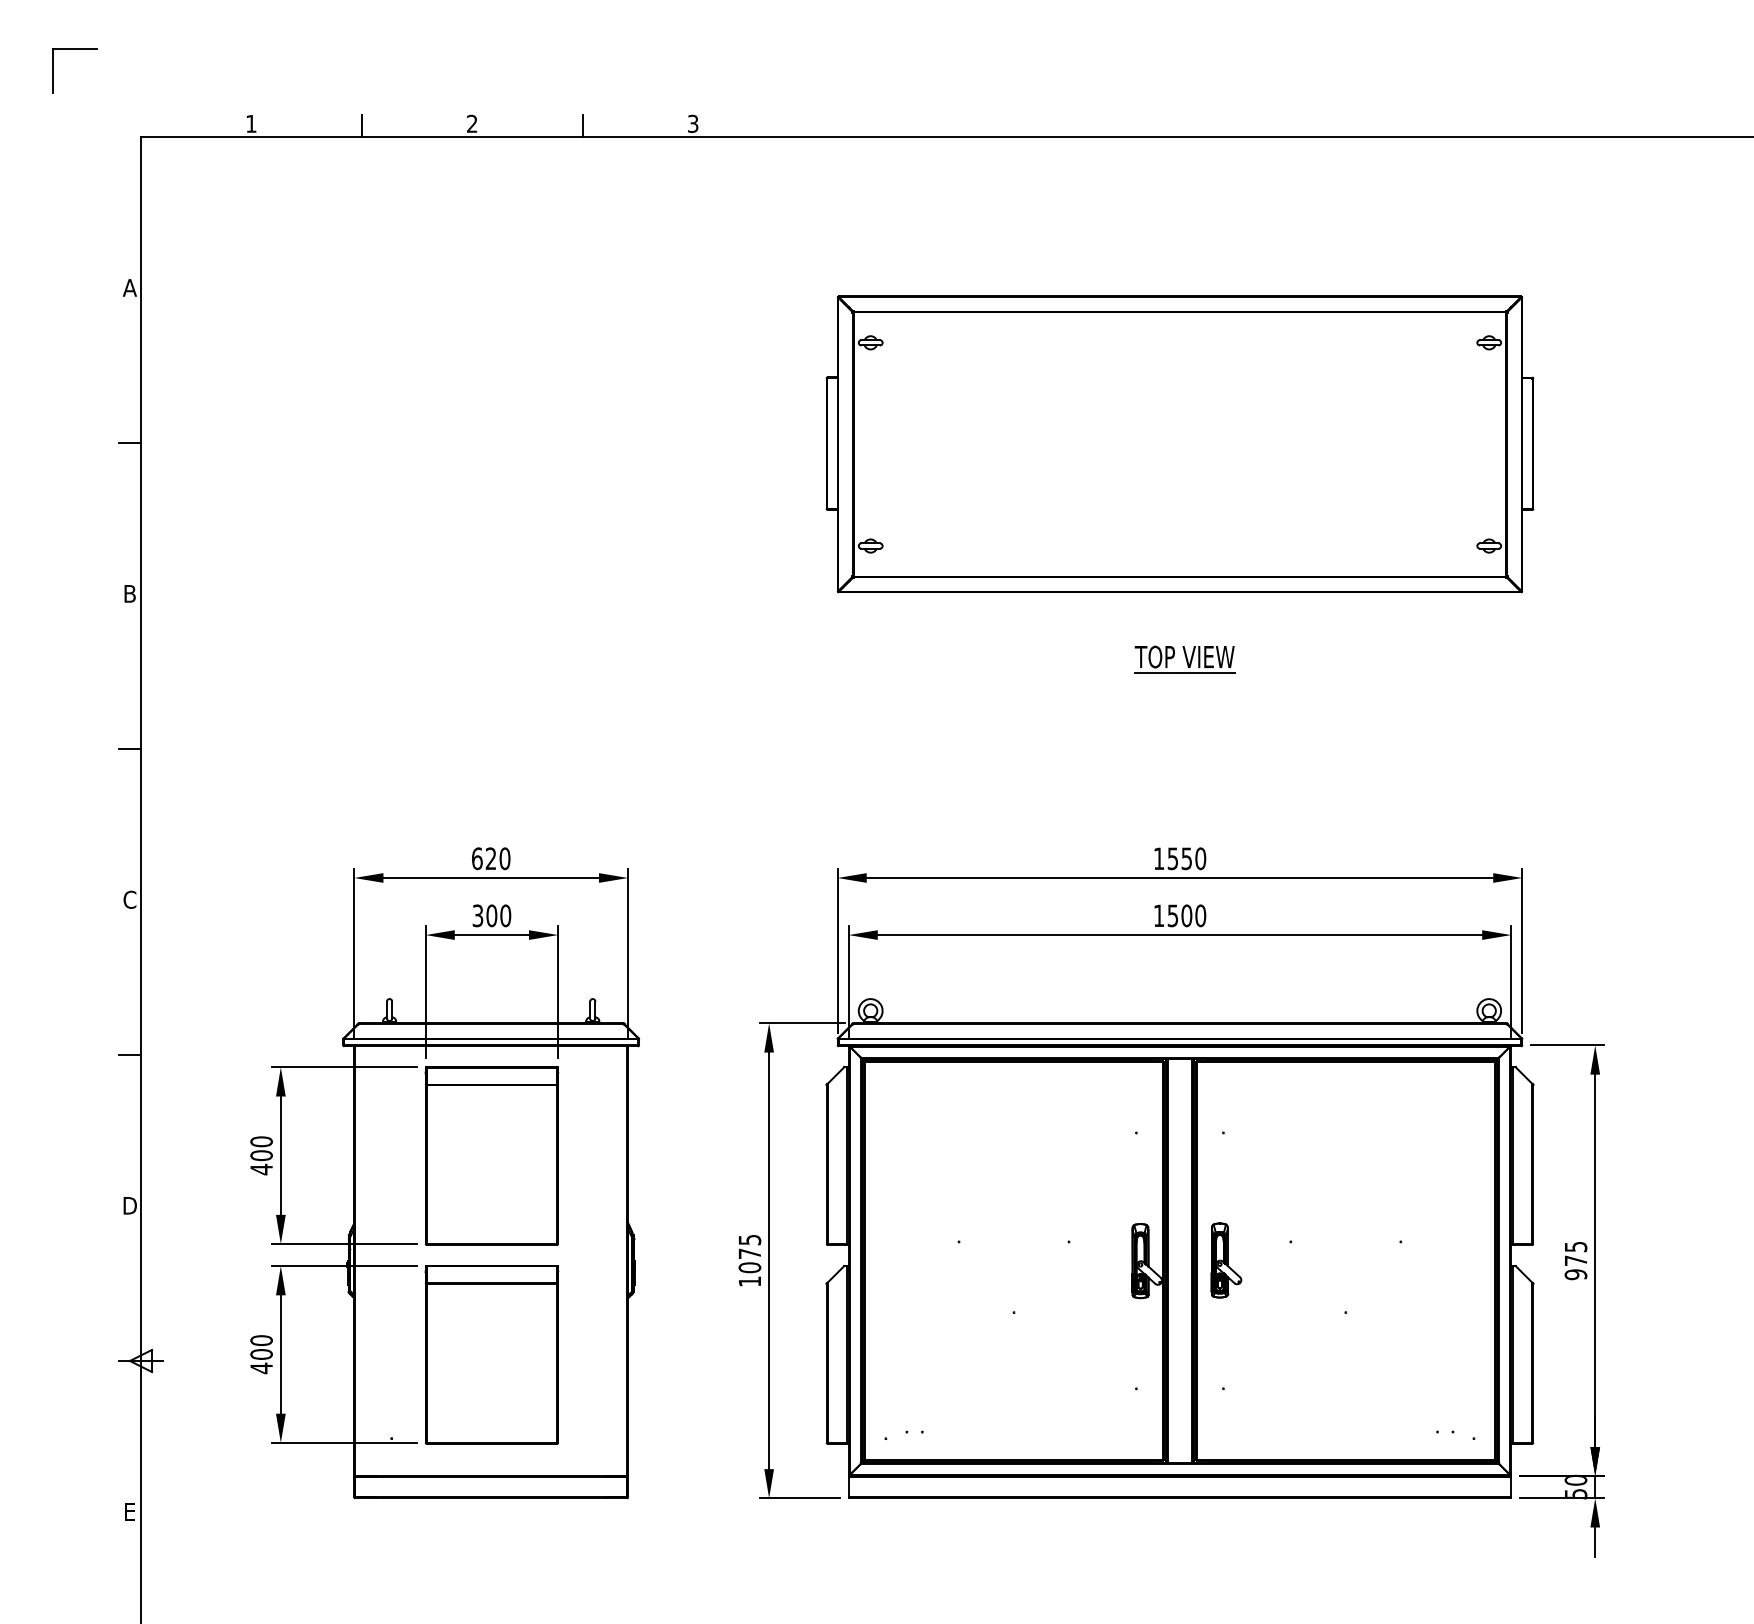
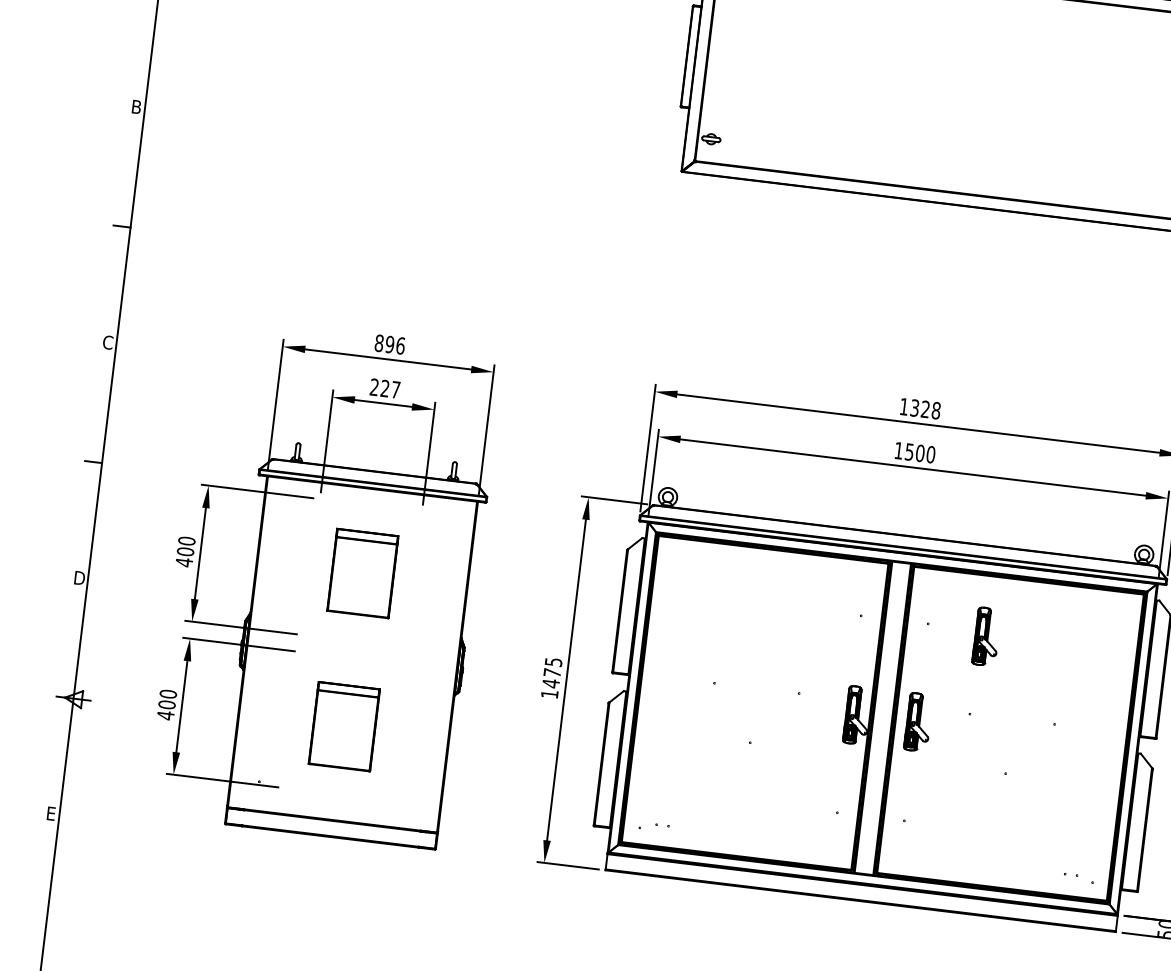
part: (1184, 659) -> (942, 255), removed
text: (490, 858) -> (389, 344), 620 -> 896
text: (1187, 858) -> (926, 409), 1550 -> 1328
text: (491, 915) -> (384, 388), 300 -> 227
part: (1300, 1140) -> (986, 636), added
part: (491, 1155) -> (362, 573), size x0.6
text: (749, 1267) -> (550, 683), 1075 -> 1475
part: (491, 1354) -> (344, 726), size x0.6

